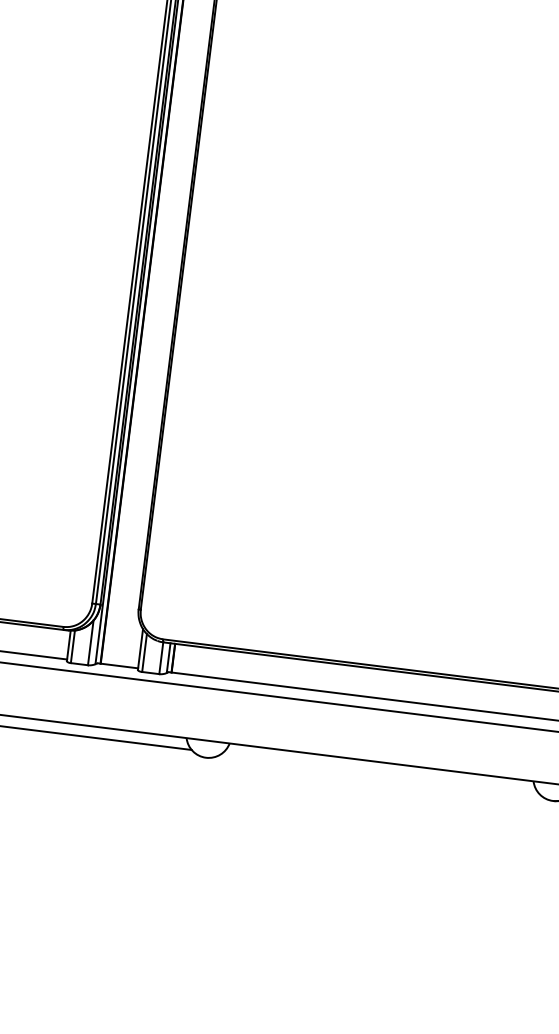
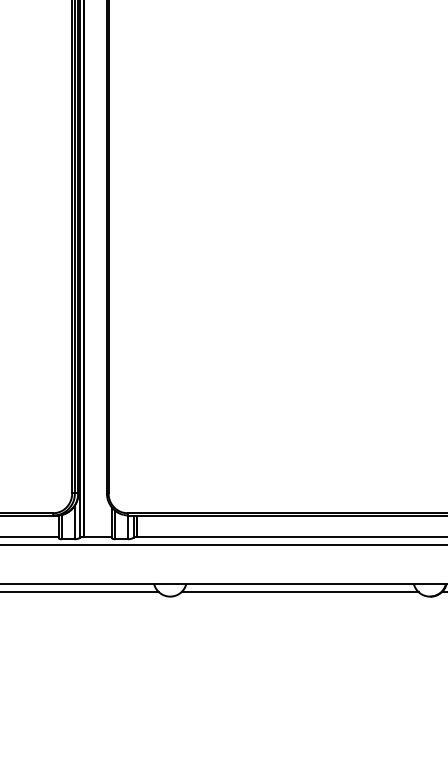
line: (379, 773) -> (299, 592), added

